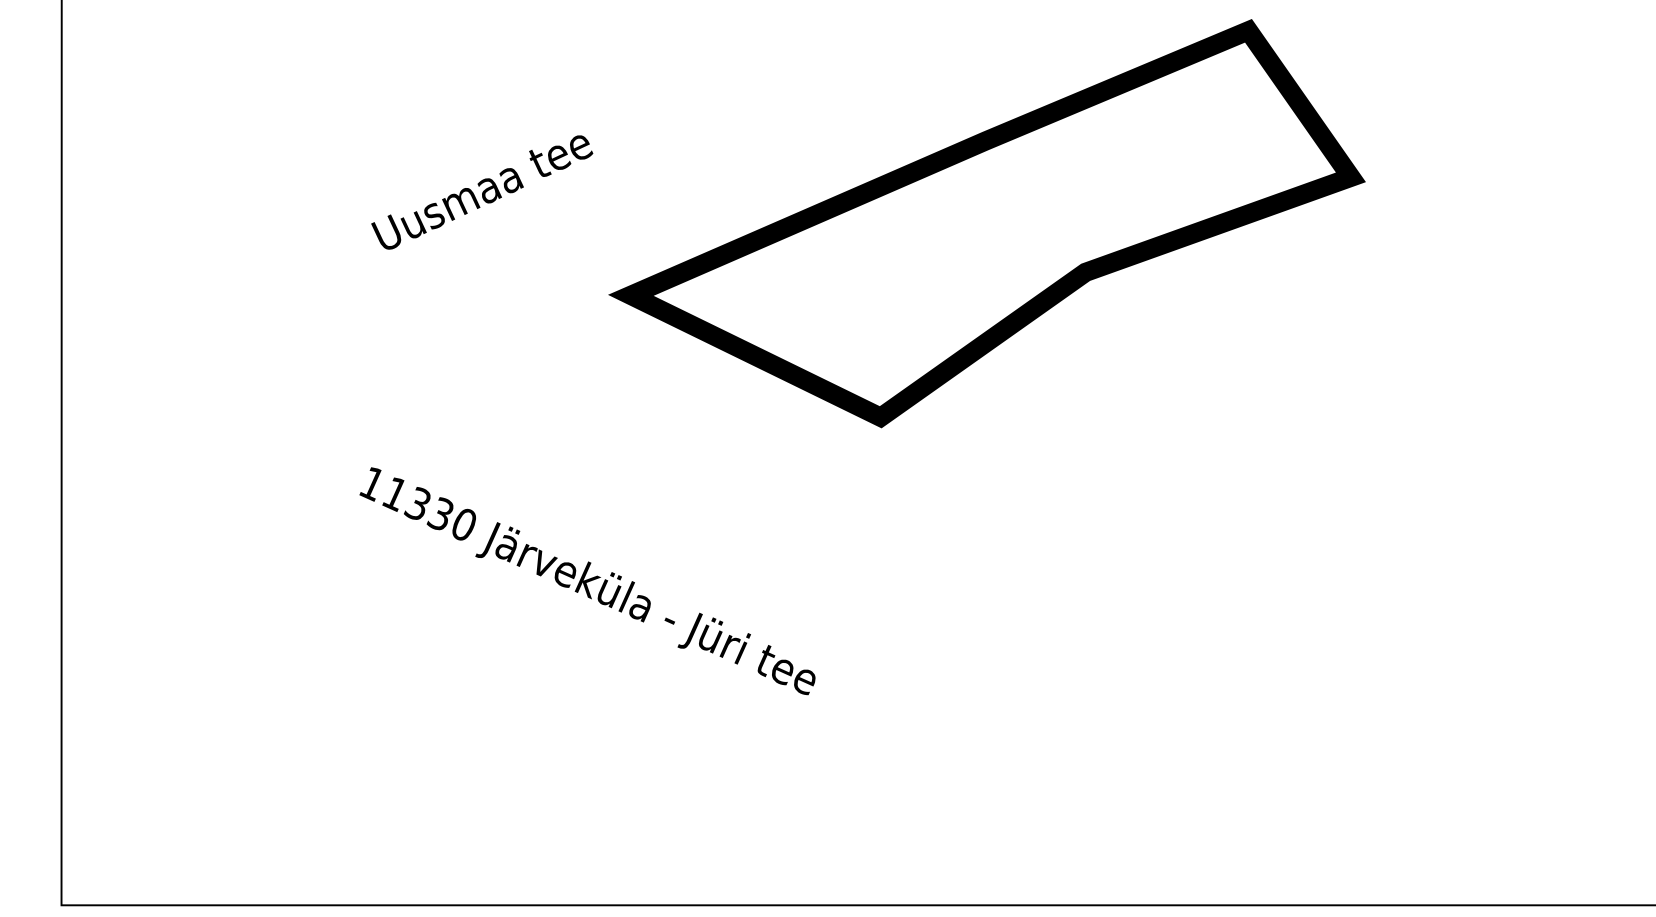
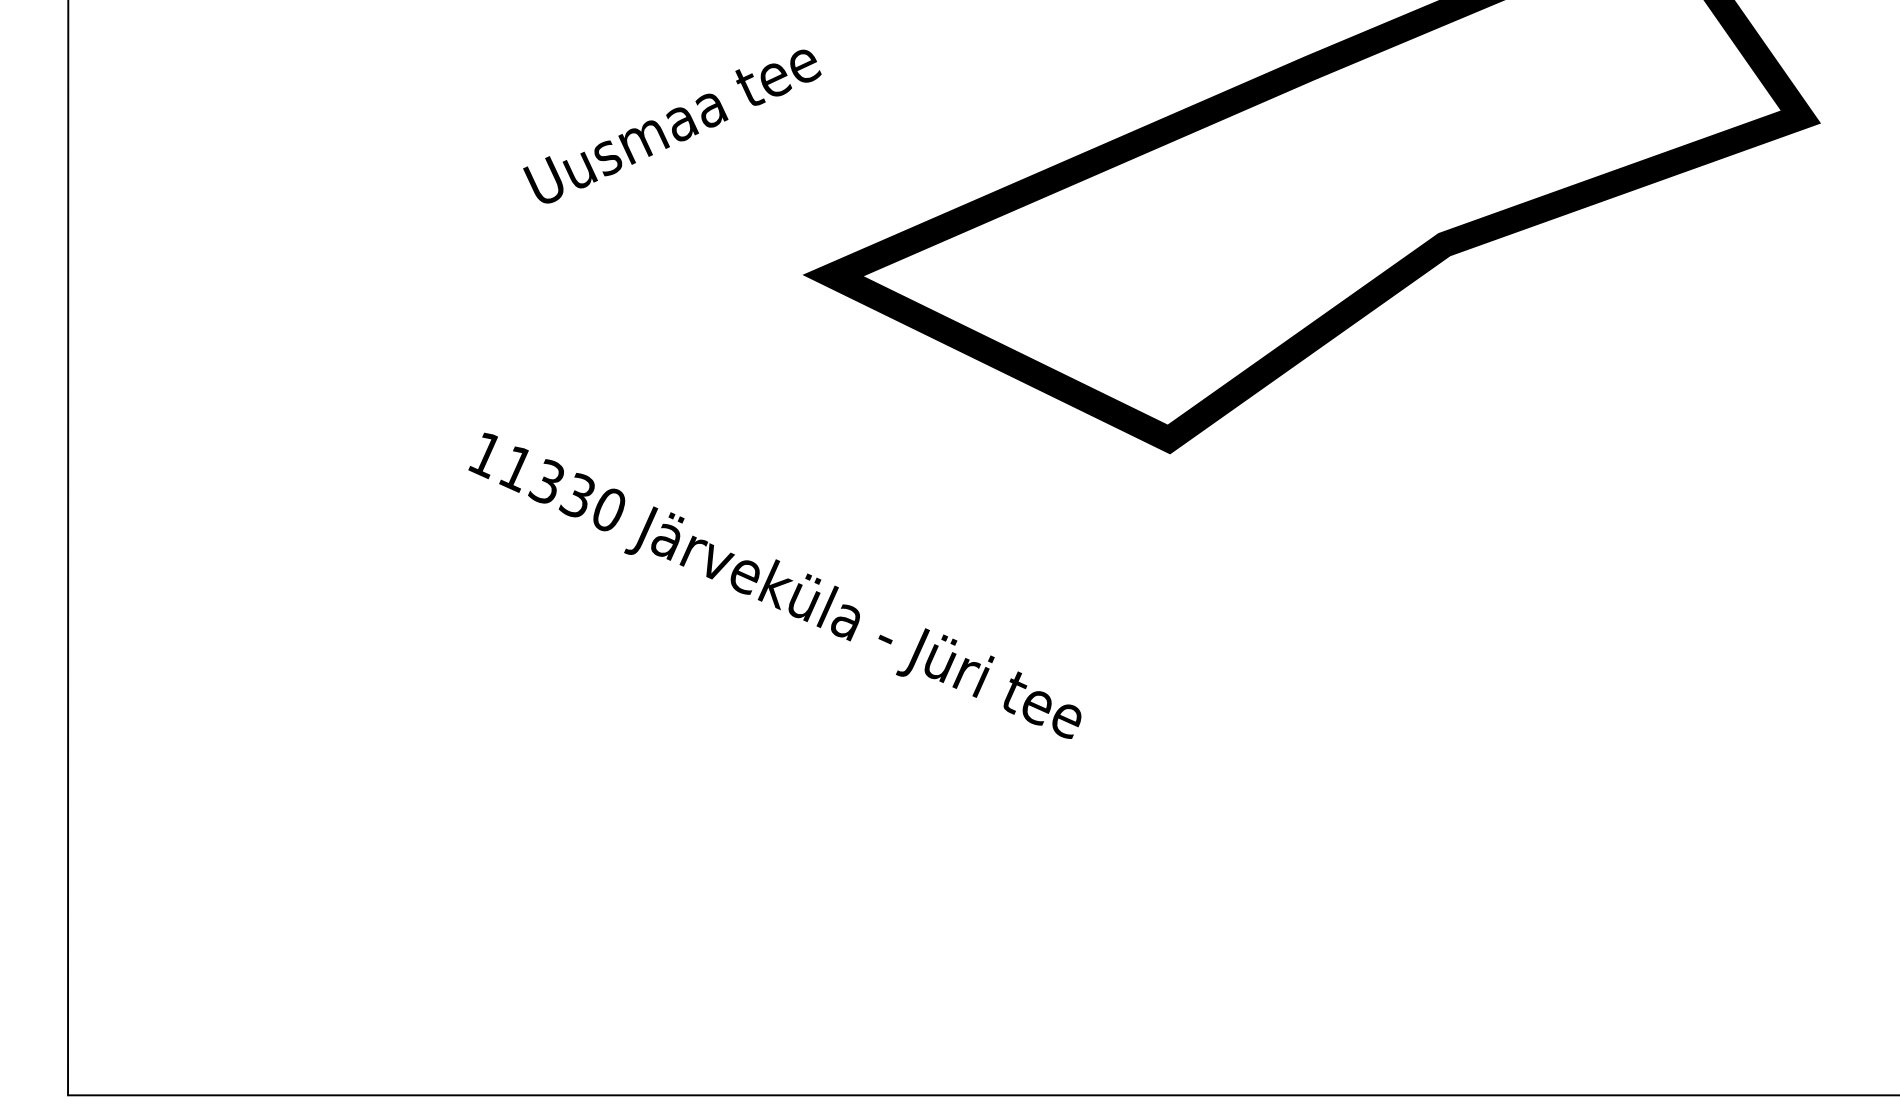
text: (482, 192) -> (672, 126), moved
text: (587, 581) -> (774, 586), moved

